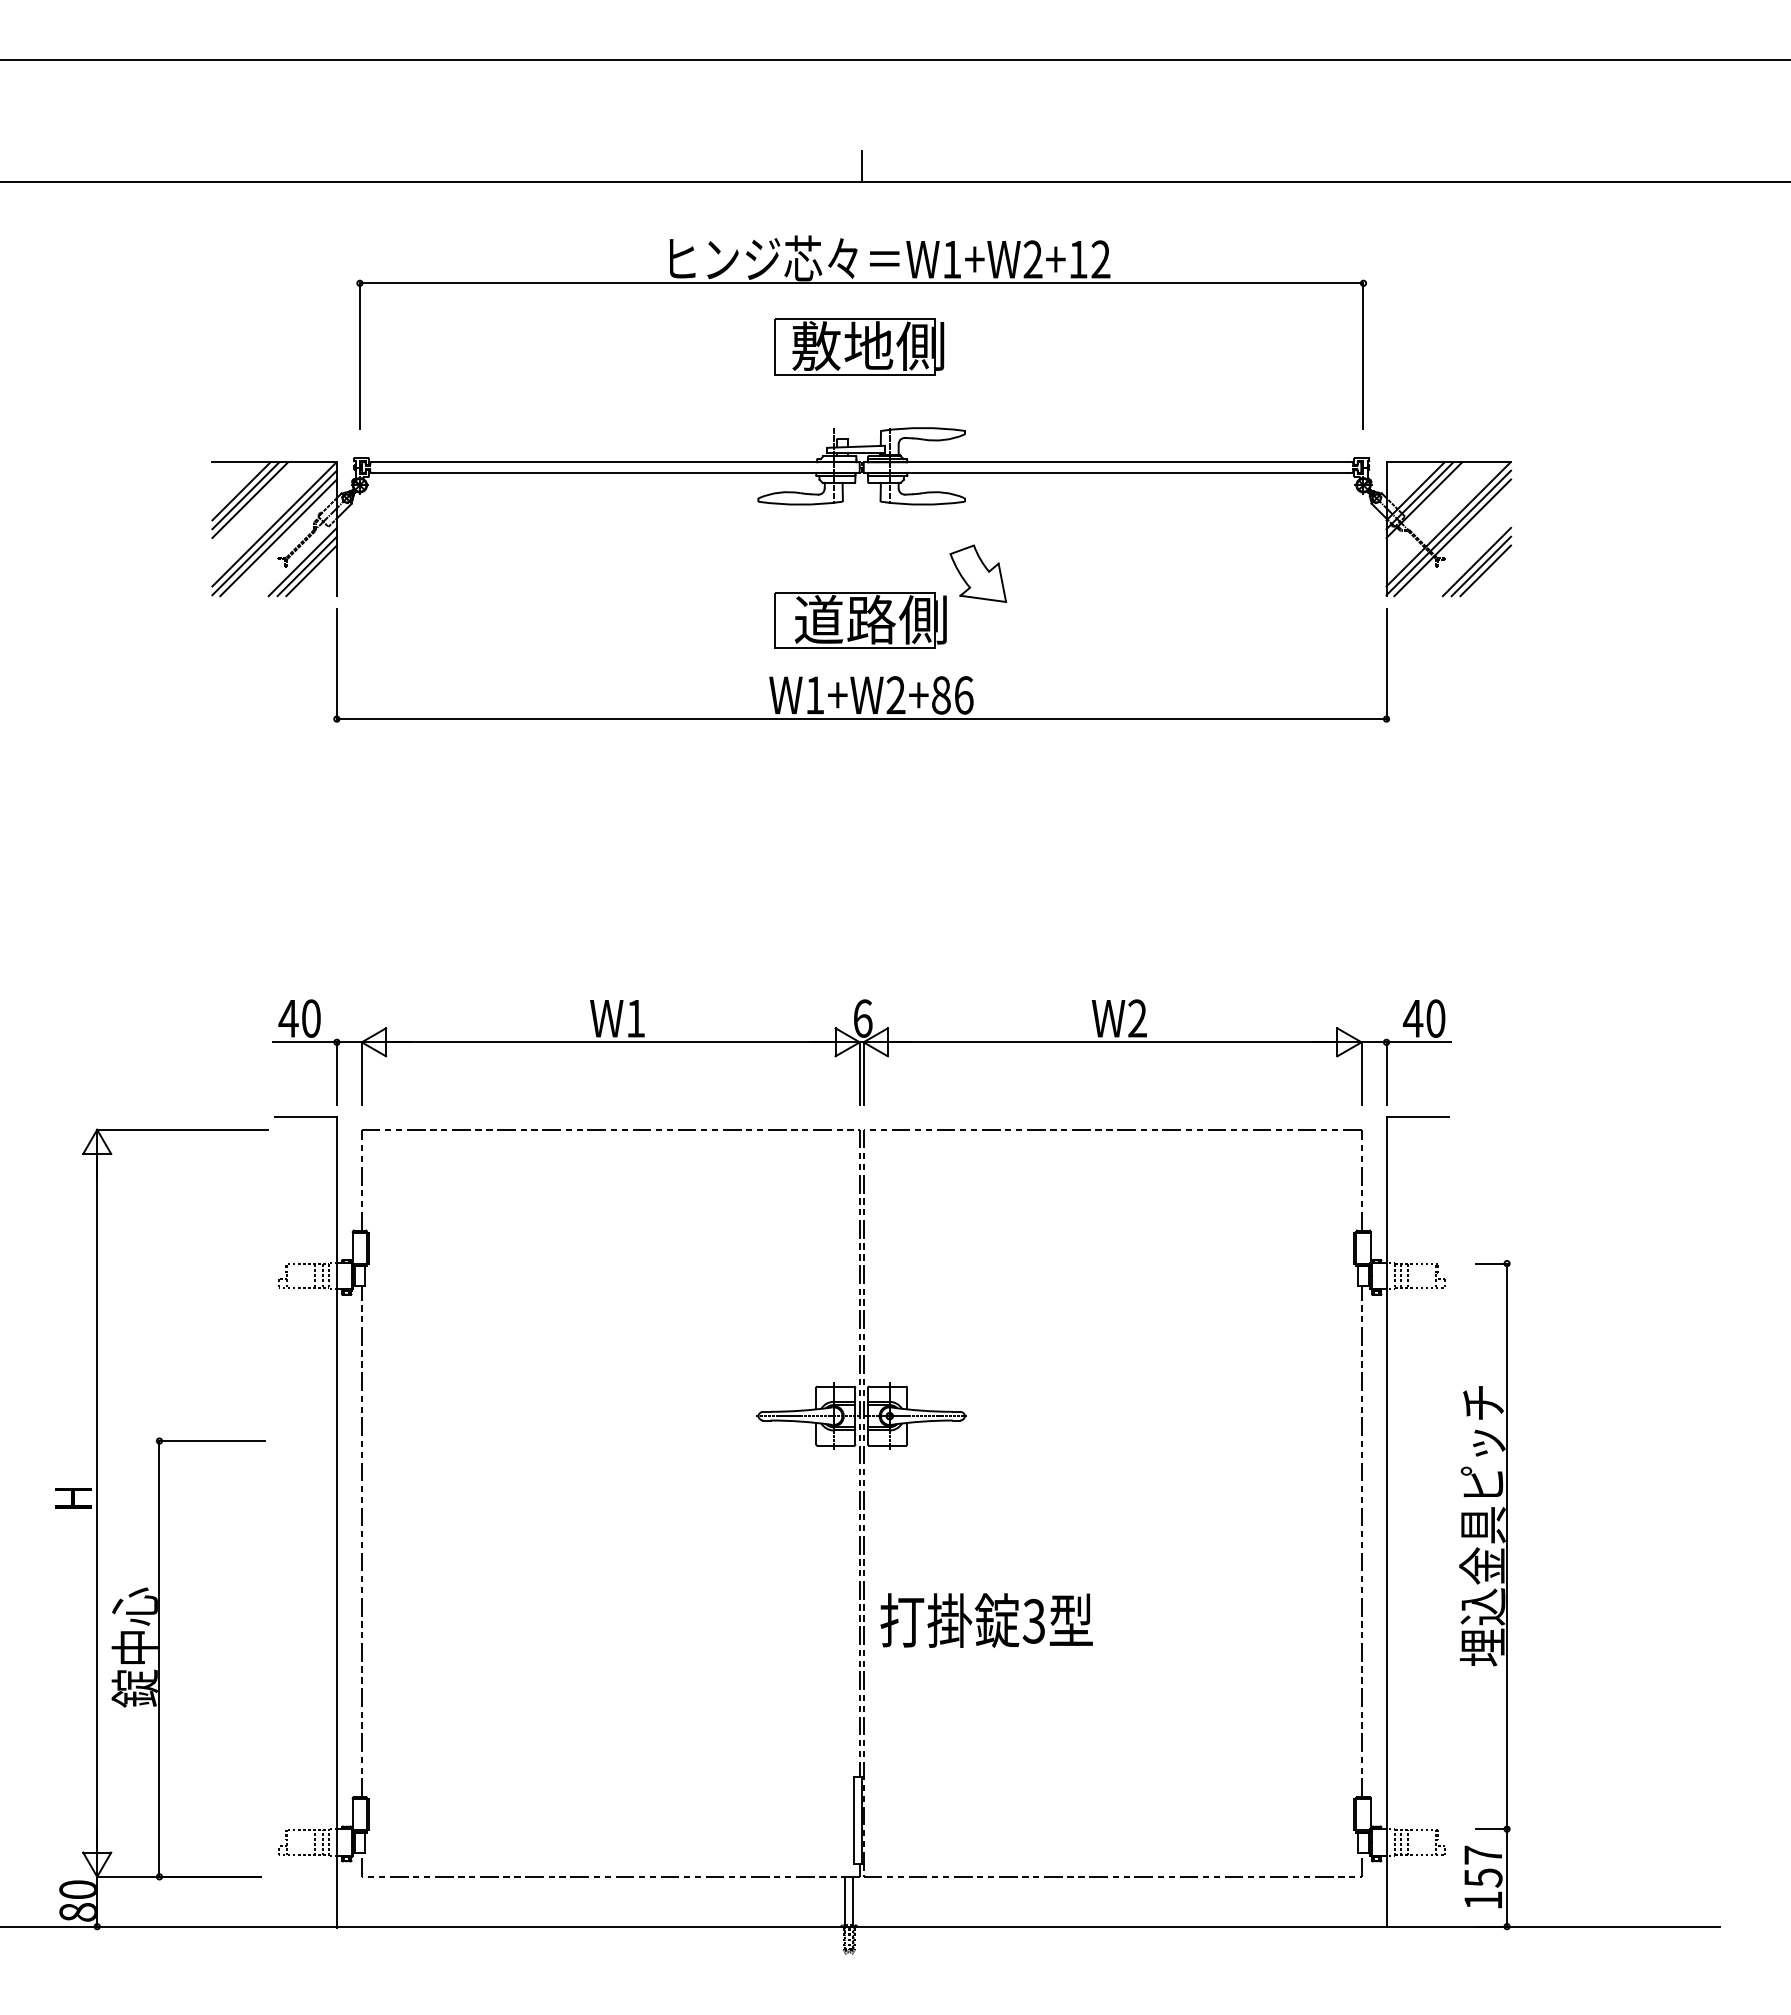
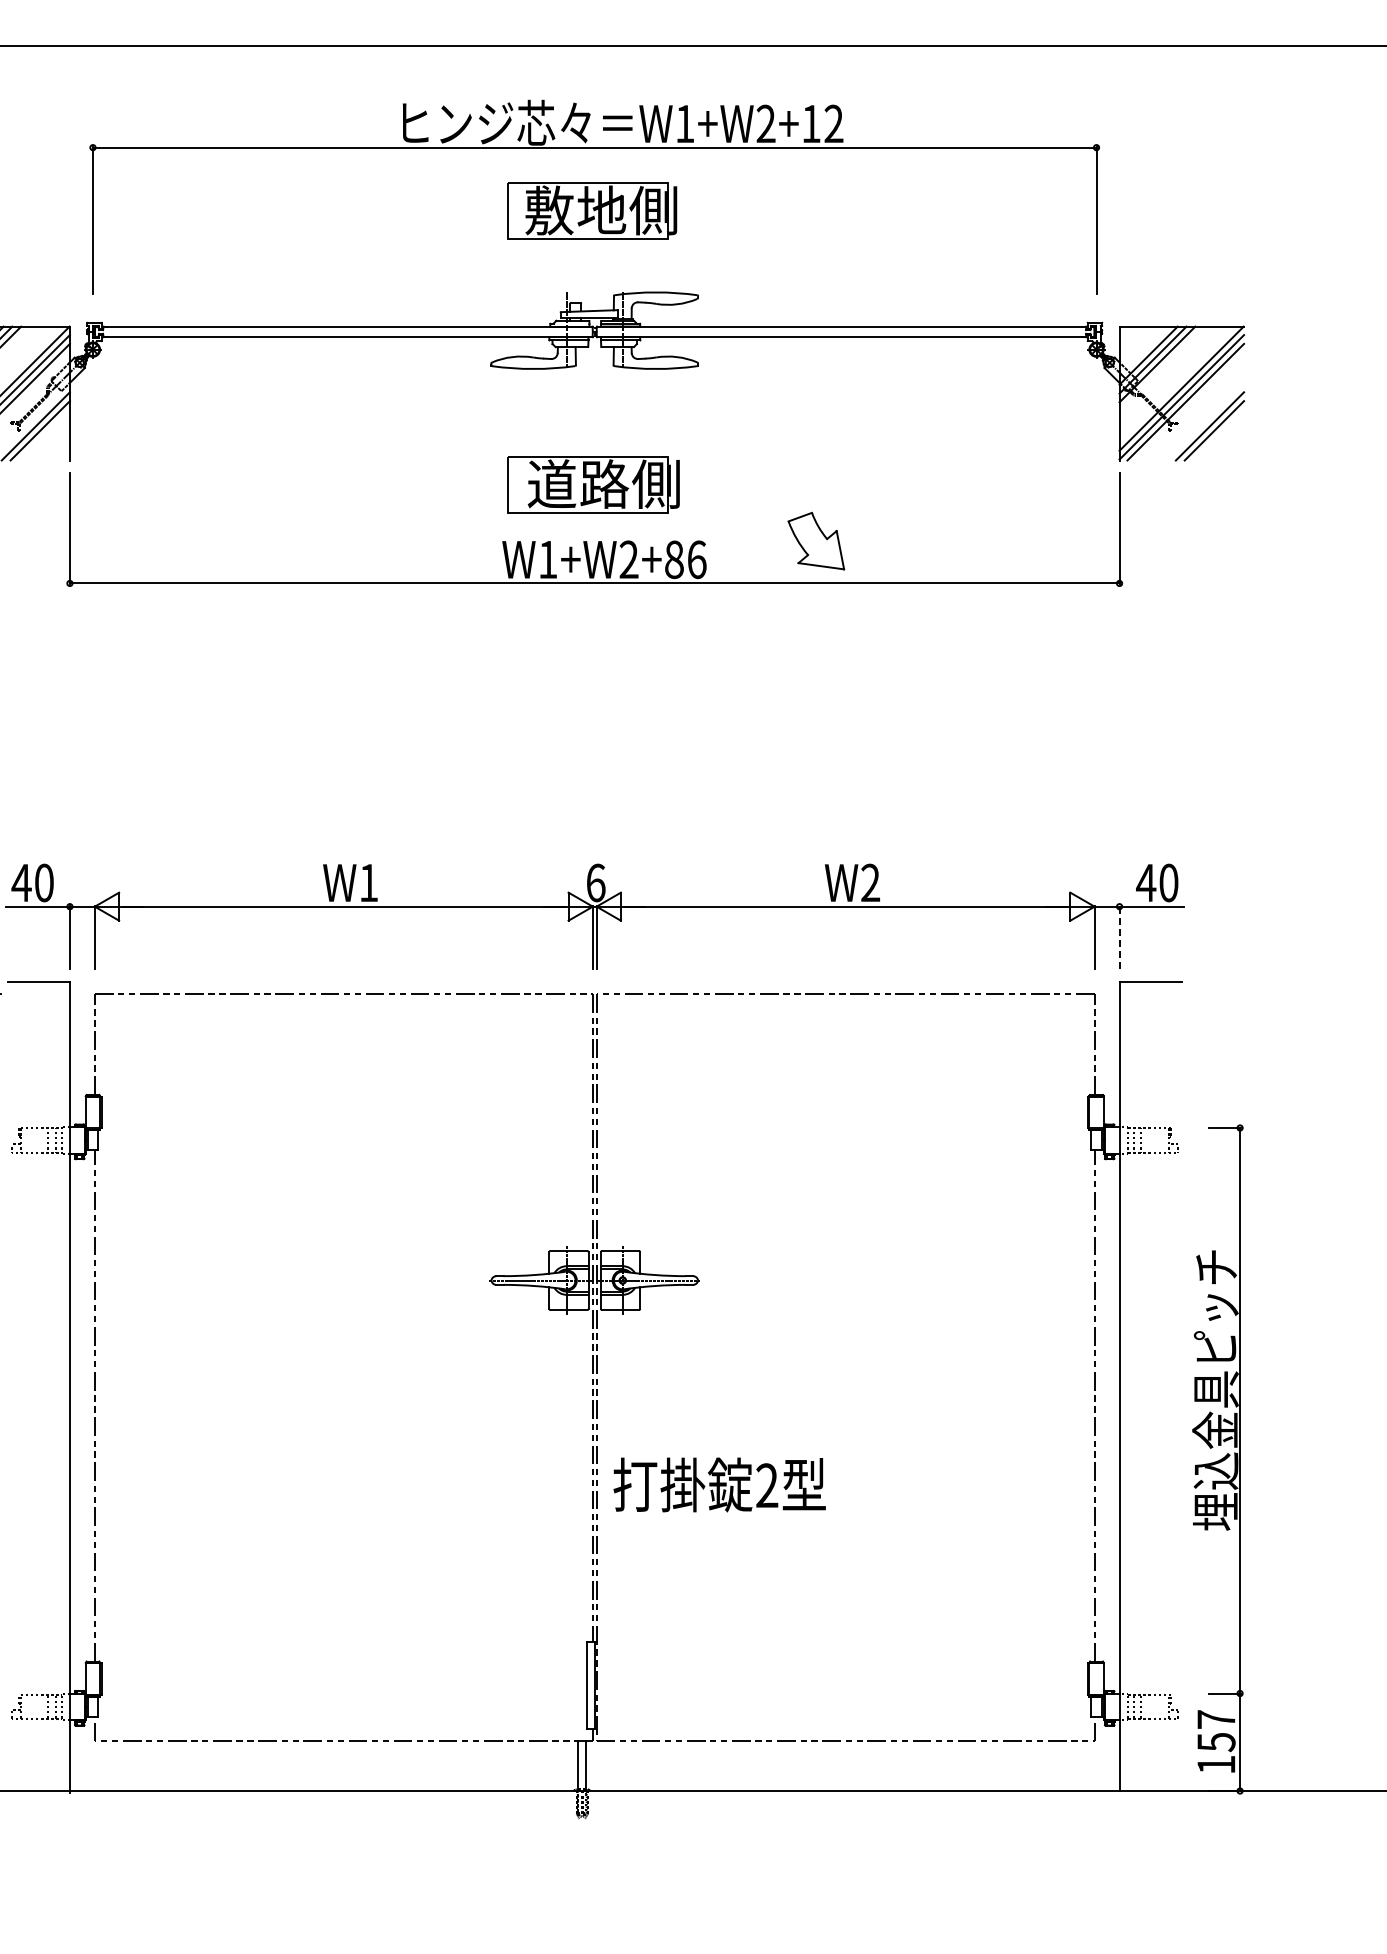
line: (861, 165) -> (594, 29), removed
line: (311, 570) -> (44, 434), removed
line: (1485, 570) -> (1218, 434), removed
part: (978, 573) -> (816, 540), moved
line: (1386, 1073) -> (1119, 937), solid -> dashed
text: (1033, 1621) -> (766, 1485), 3 -> 2

